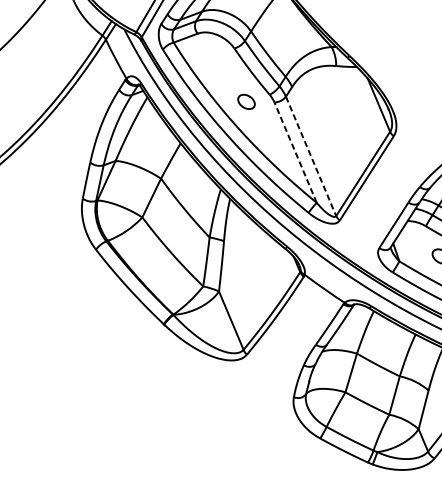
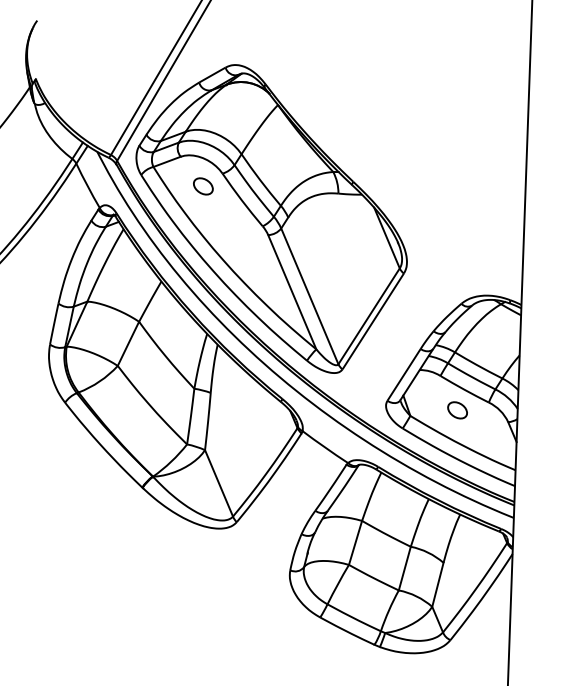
part: (246, 101) -> (203, 186), moved
line: (295, 152) -> (292, 292), dashed -> solid
line: (310, 156) -> (309, 296), dashed -> solid

